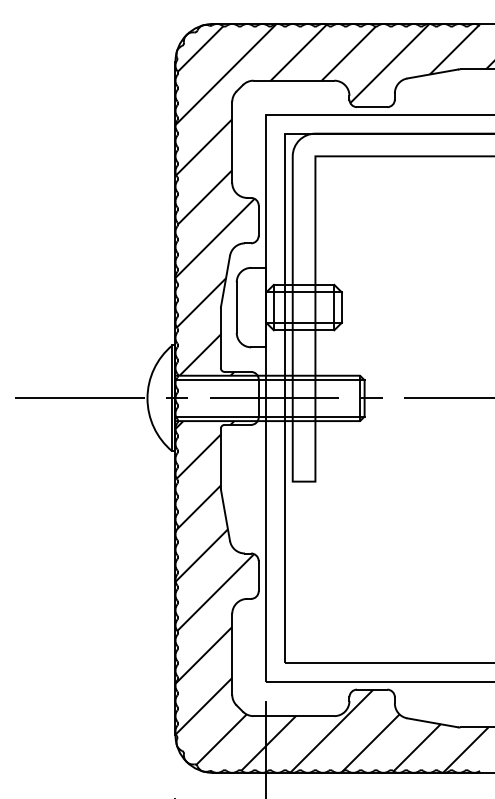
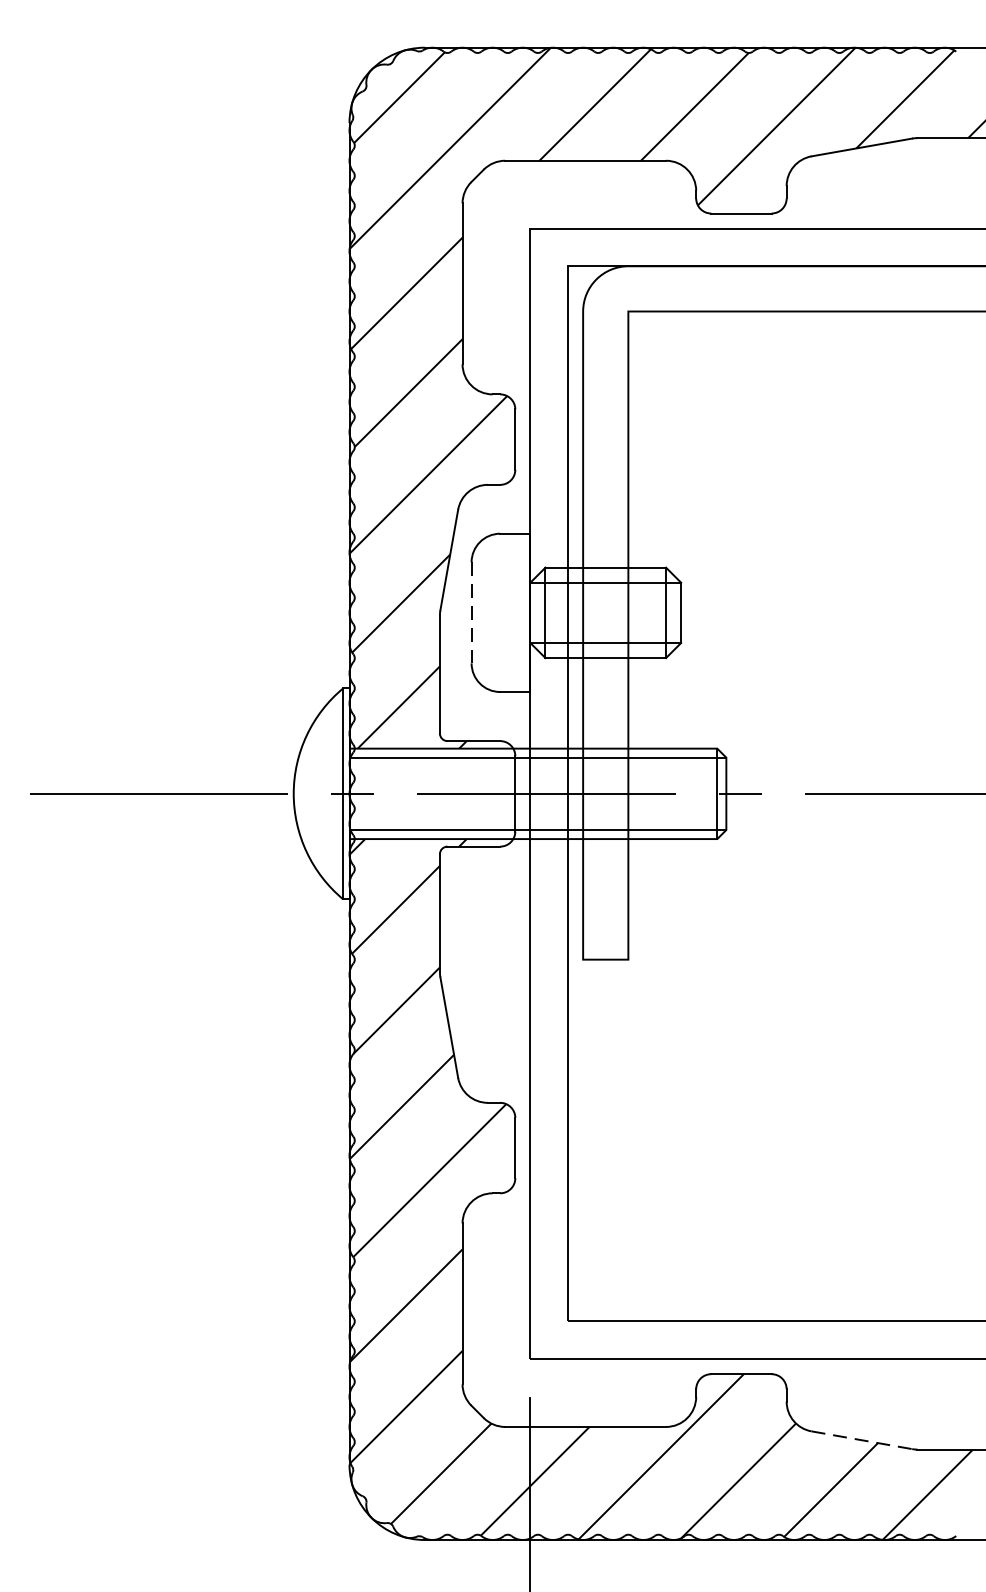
line: (236, 308) -> (471, 614), solid -> dashed
line: (432, 722) -> (861, 1439), solid -> dashed

